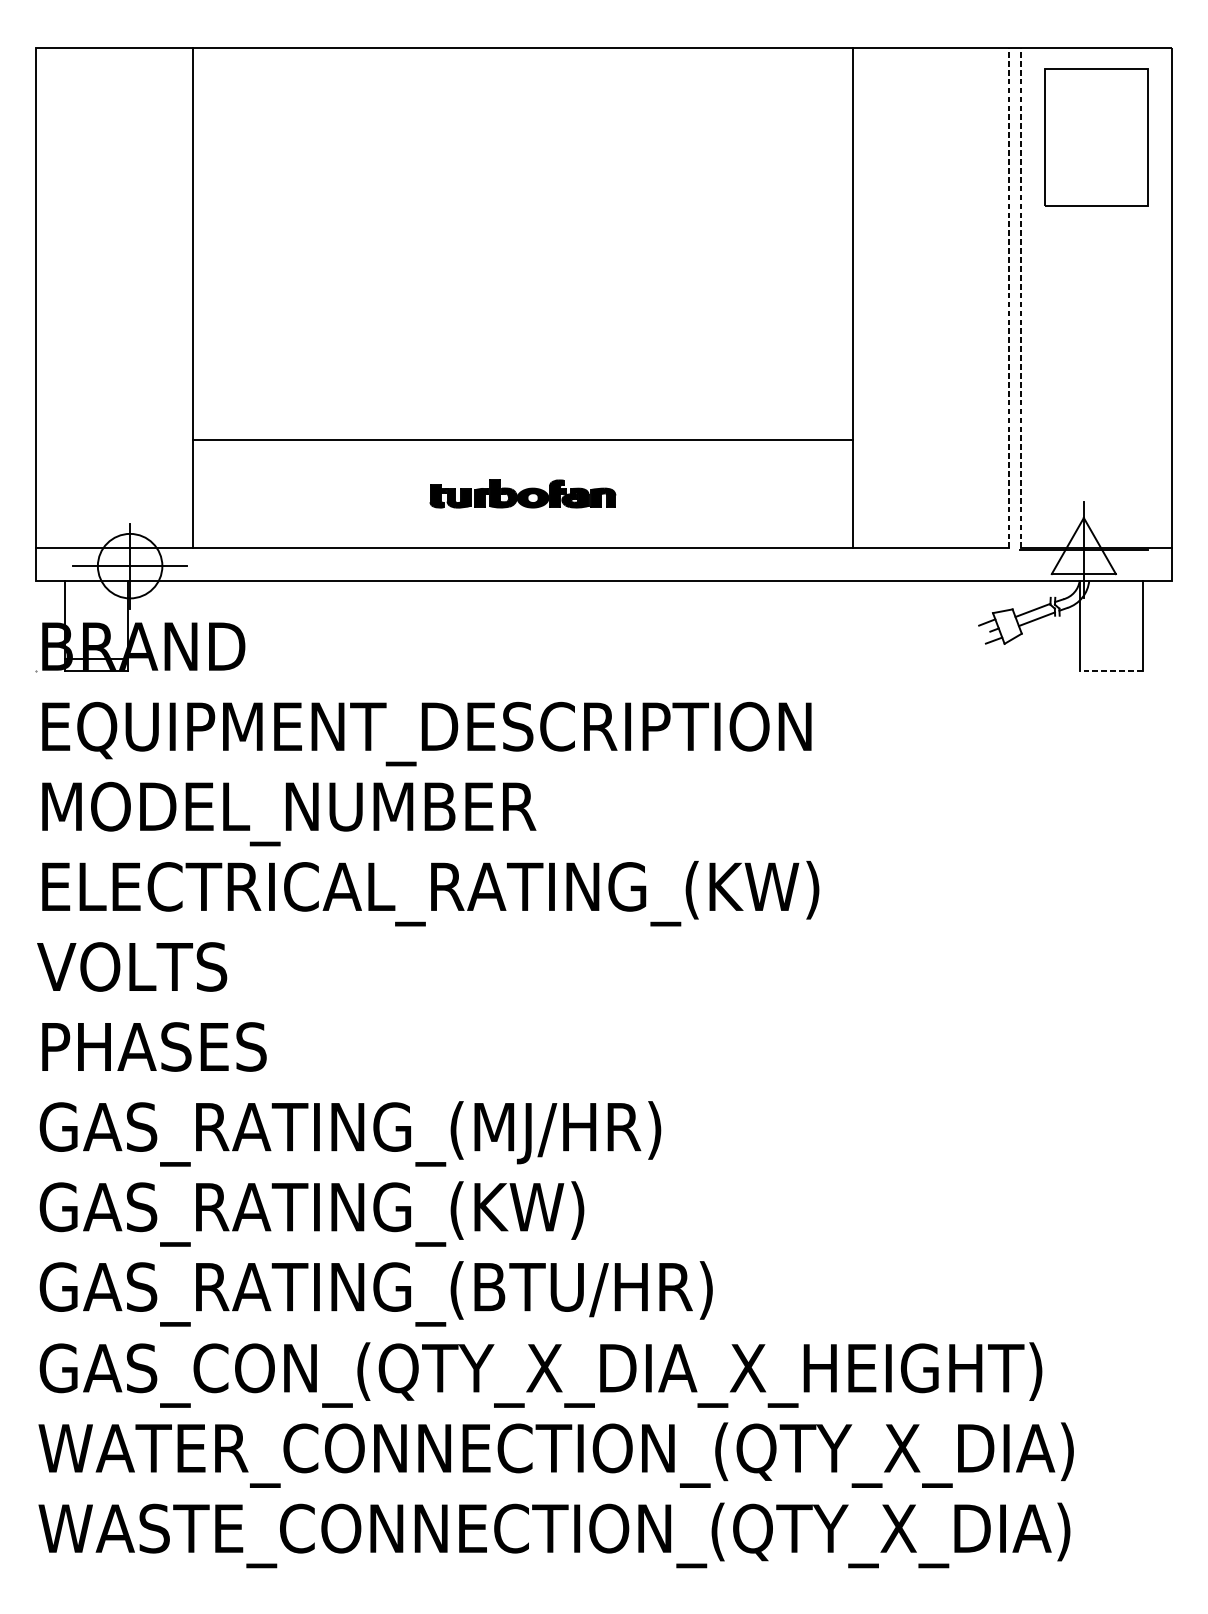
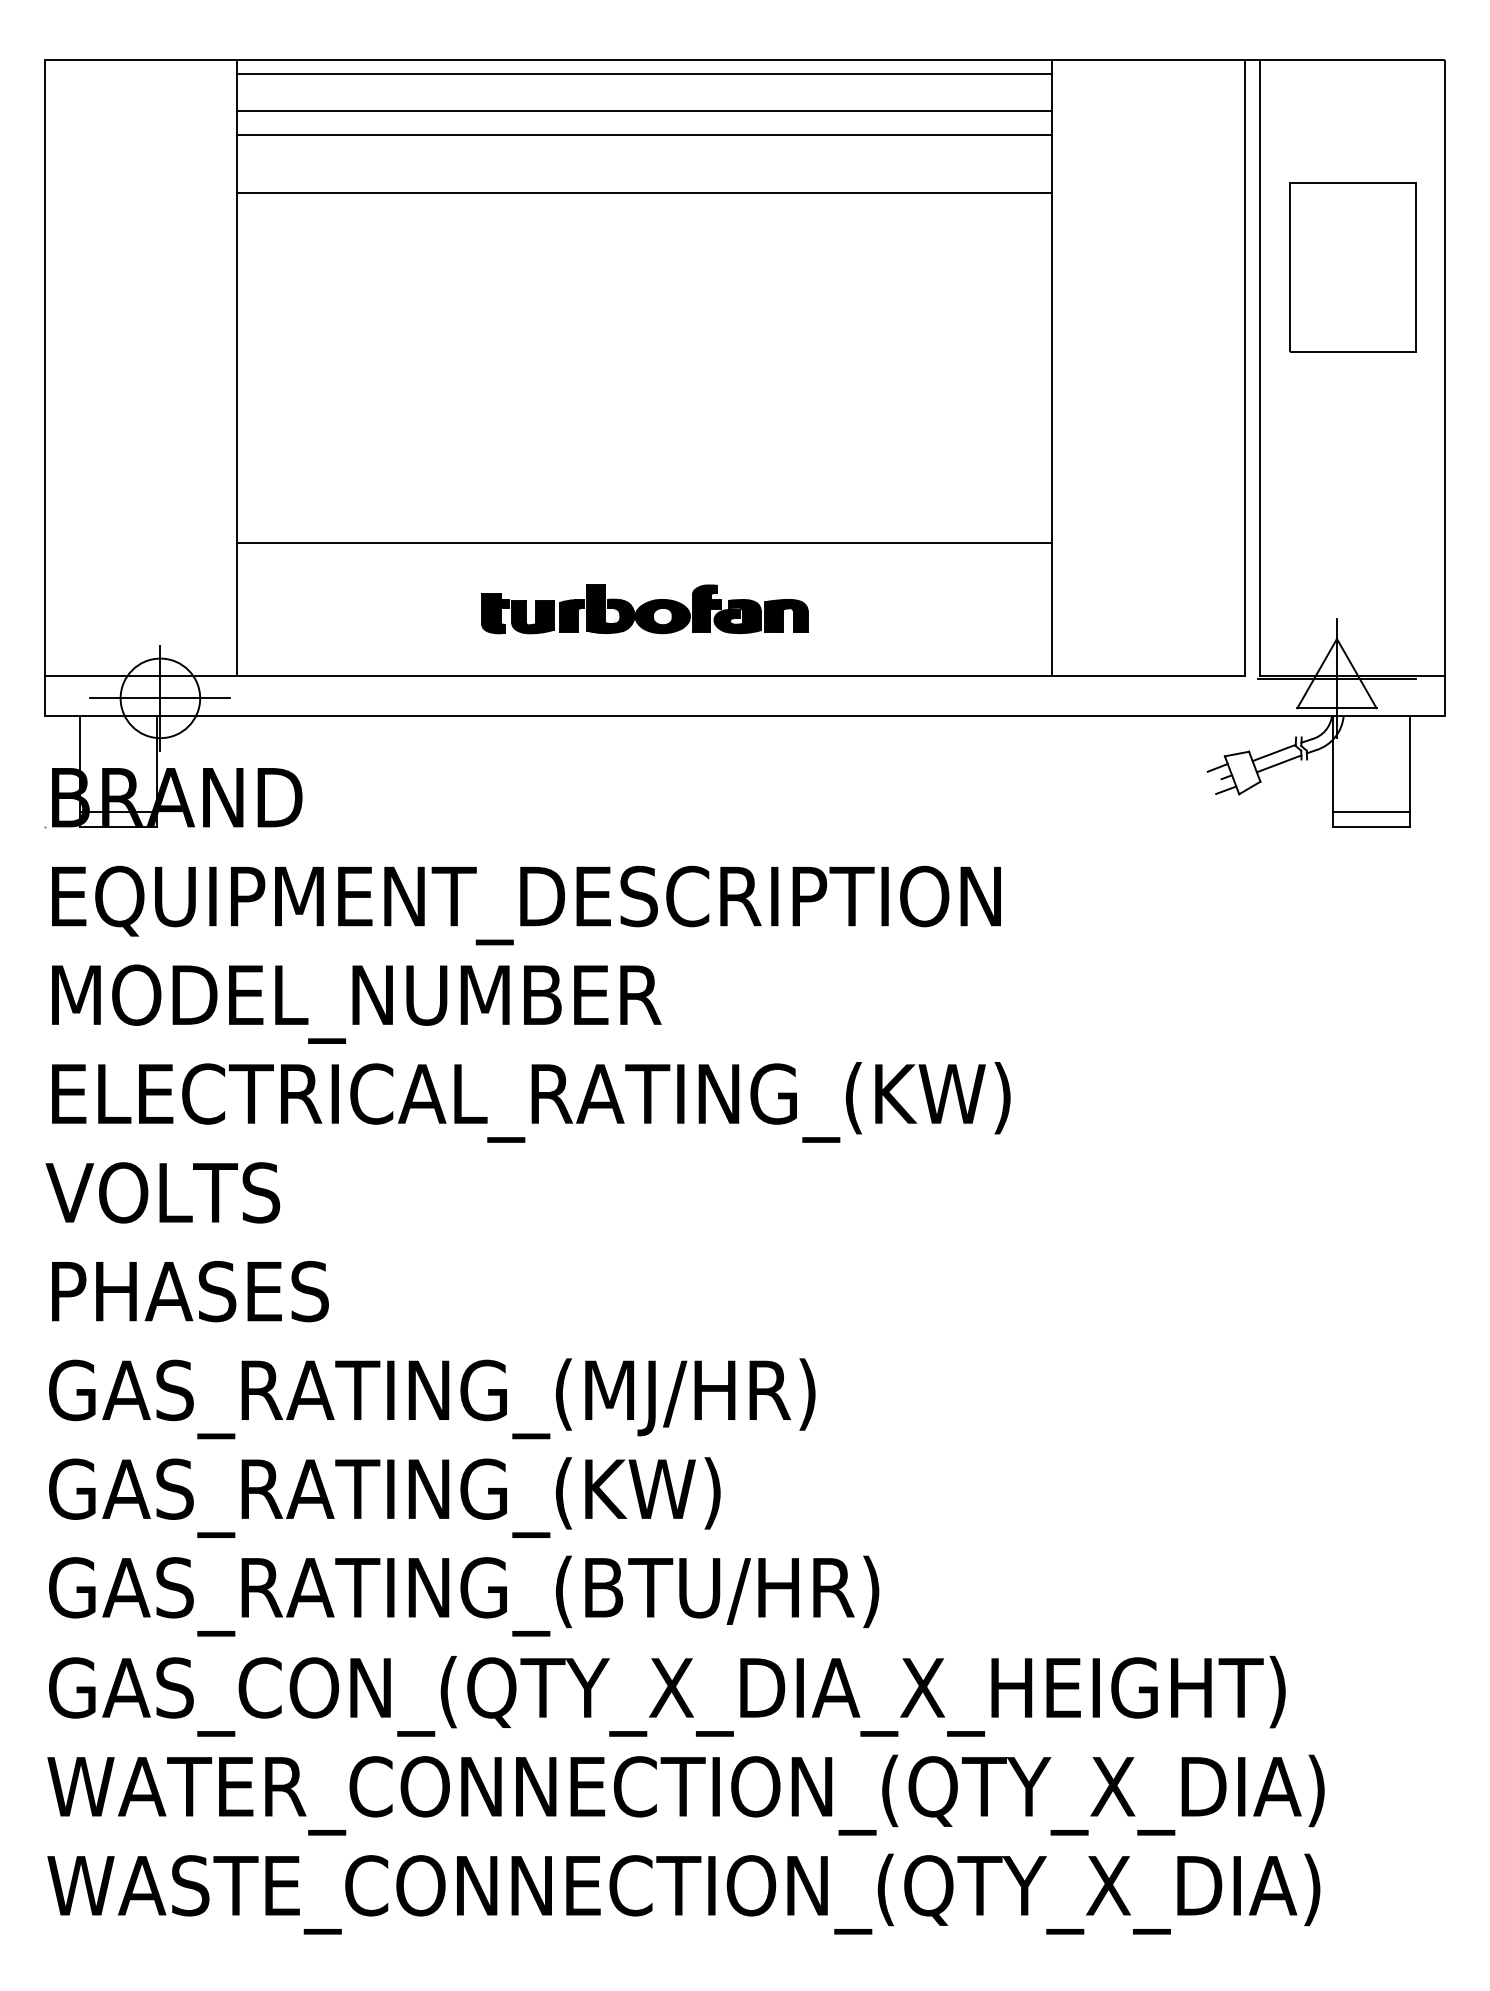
line: (522, 60) -> (644, 74), added
line: (522, 90) -> (644, 111), added
line: (522, 109) -> (644, 135), added
part: (1096, 137) -> (1352, 267), moved
line: (522, 156) -> (644, 193), added
line: (1009, 297) -> (1245, 367), dashed -> solid
line: (1021, 297) -> (1259, 367), dashed -> solid
part: (522, 494) -> (644, 609), size x1.43
line: (1111, 658) -> (1370, 812), added
line: (1111, 670) -> (1371, 827), dashed -> solid

